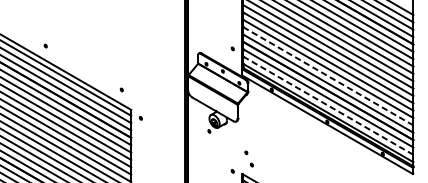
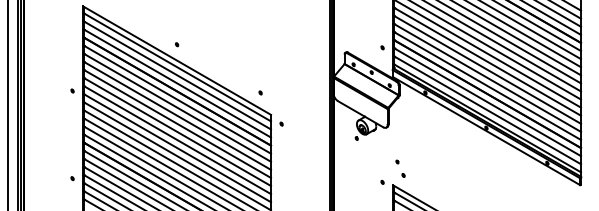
line: (327, 75) -> (486, 77), dashed -> solid
line: (327, 105) -> (486, 109), dashed -> solid

